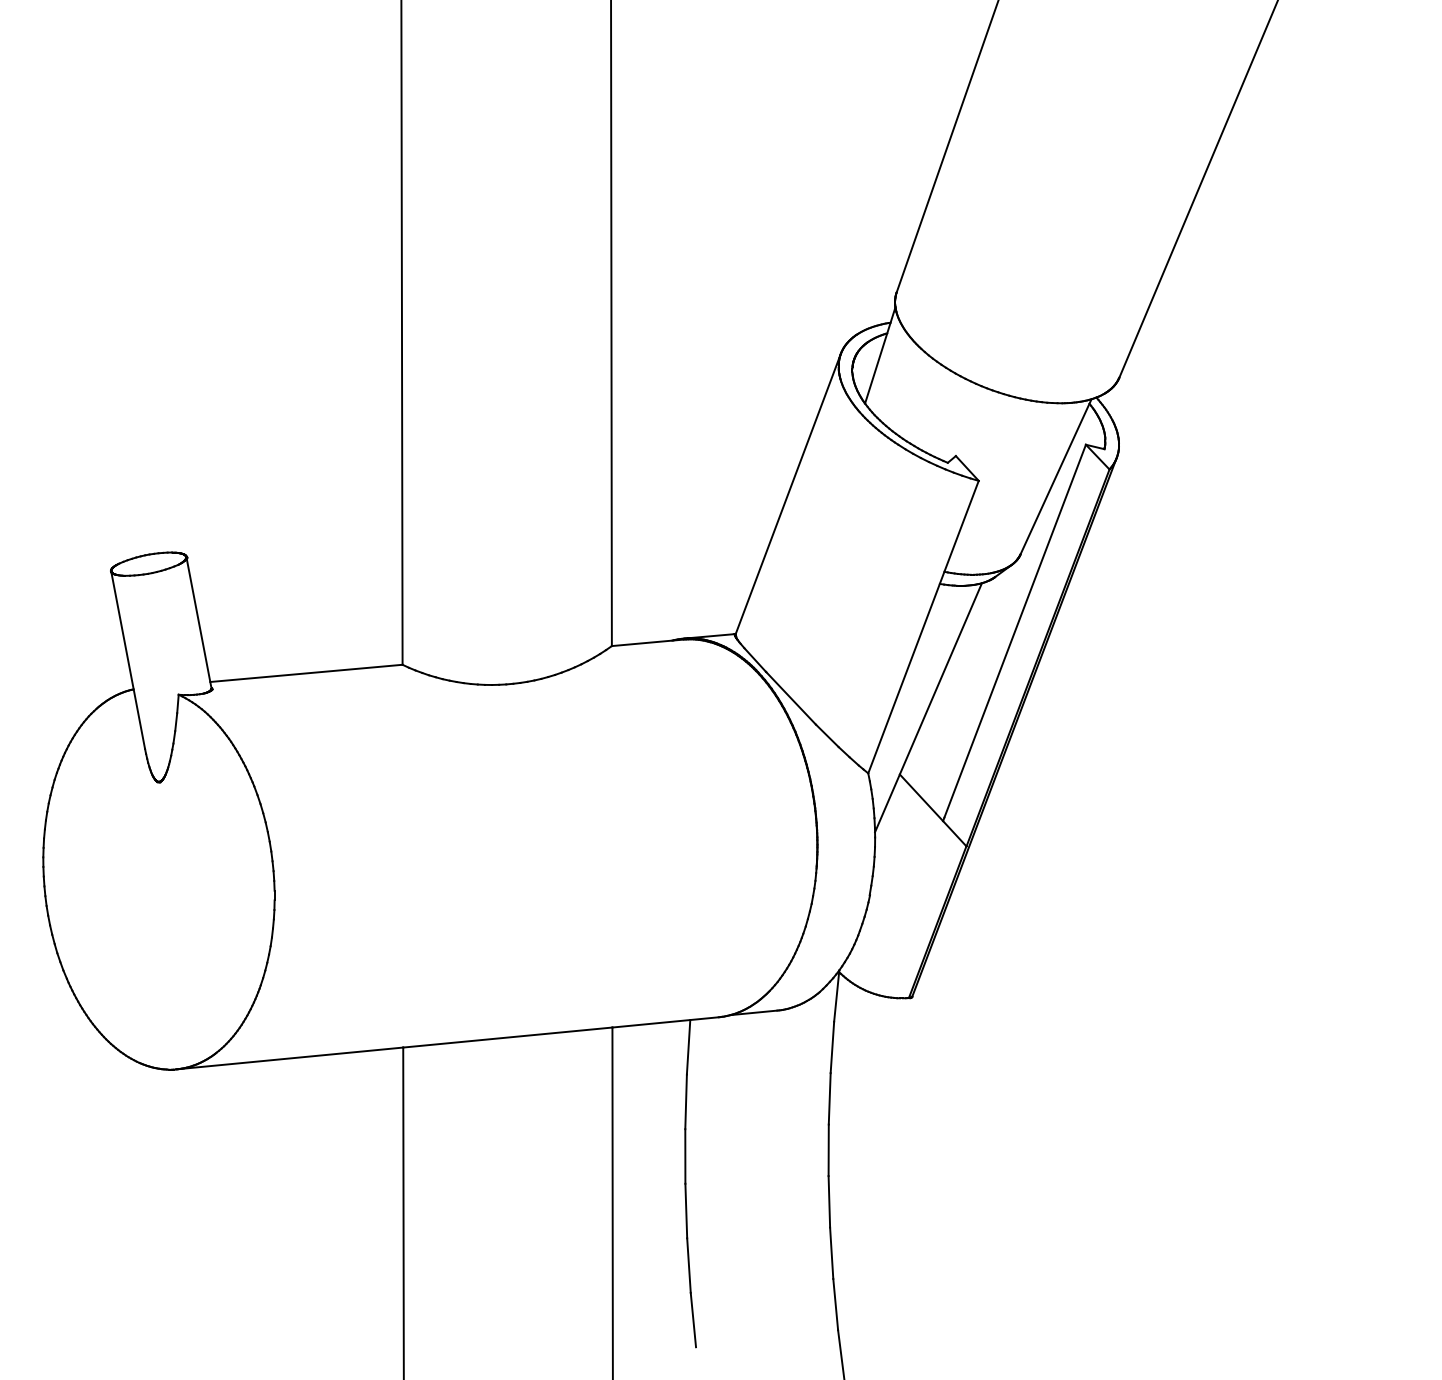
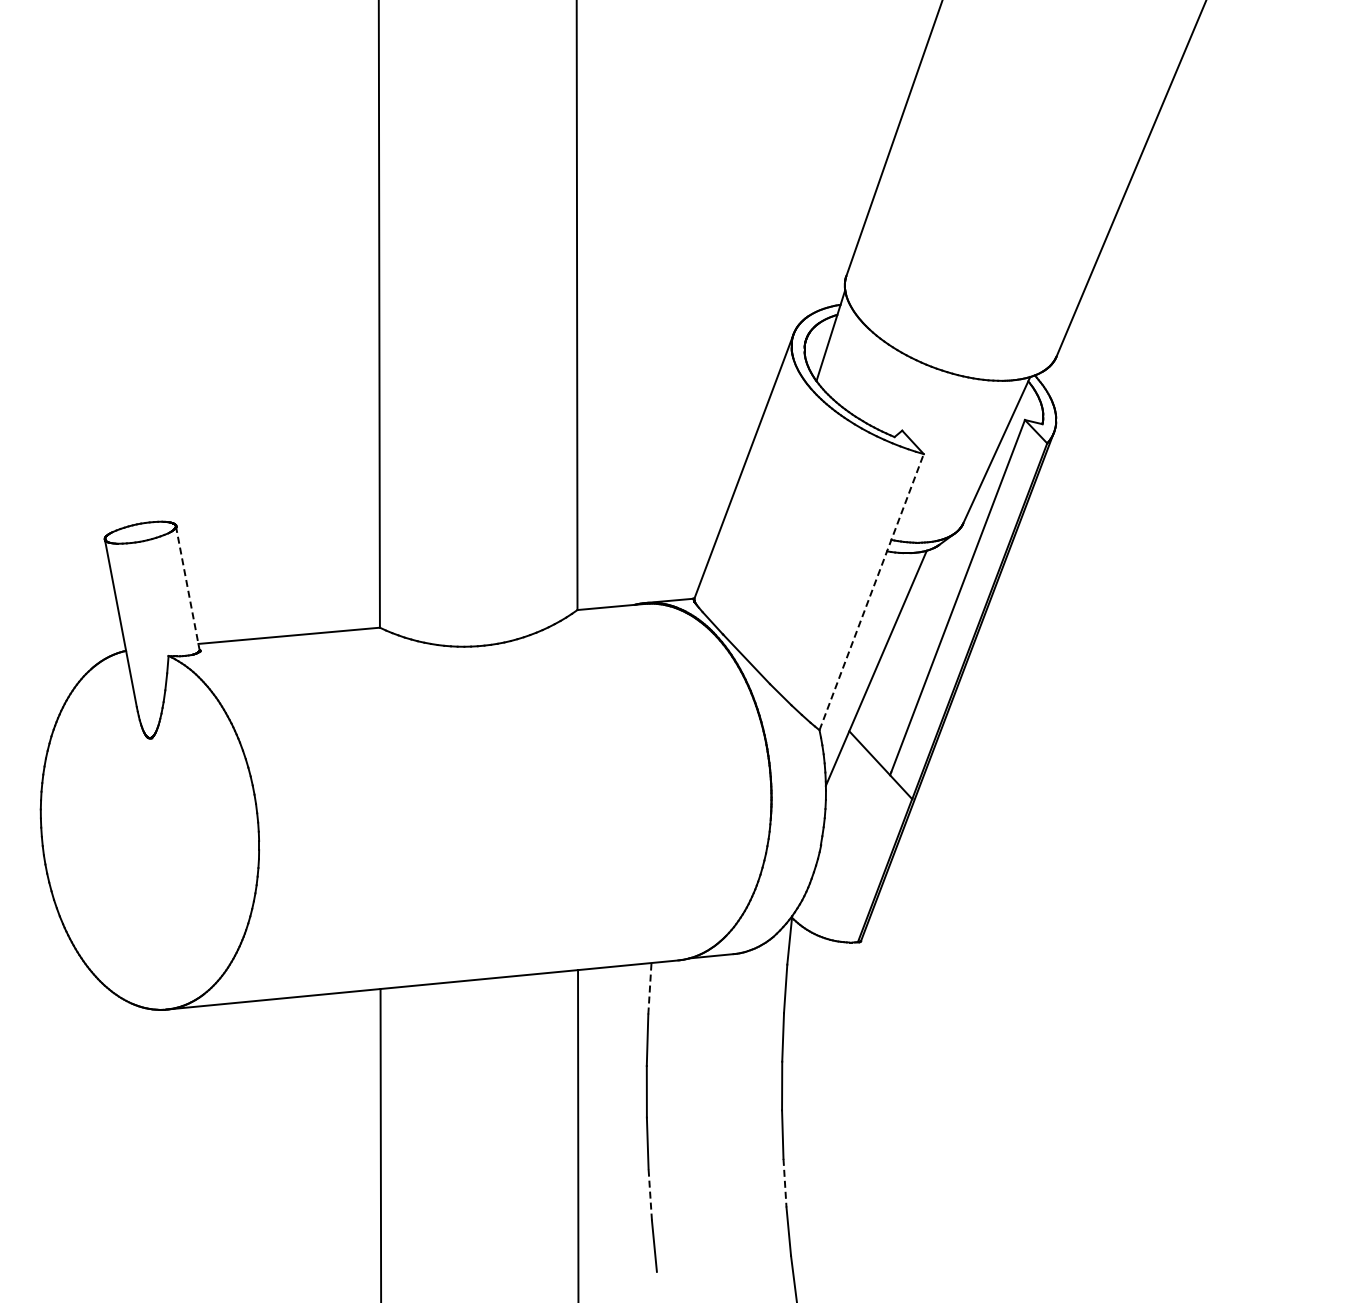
line: (198, 623) -> (187, 588), solid -> dashed
line: (923, 627) -> (871, 592), solid -> dashed
line: (688, 1047) -> (649, 988), solid -> dashed
line: (832, 1253) -> (785, 1183), solid -> dashed
line: (689, 1265) -> (650, 1194), solid -> dashed

